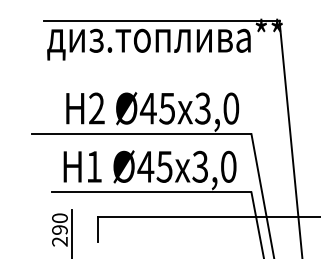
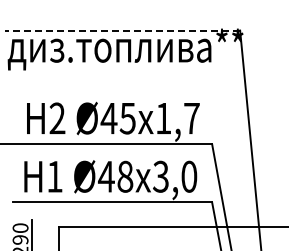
line: (161, 20) -> (122, 30), solid -> dashed
text: (216, 108) -> (177, 118), 3,0 -> 1,7
text: (164, 166) -> (125, 176), Ø45 -> Ø48

